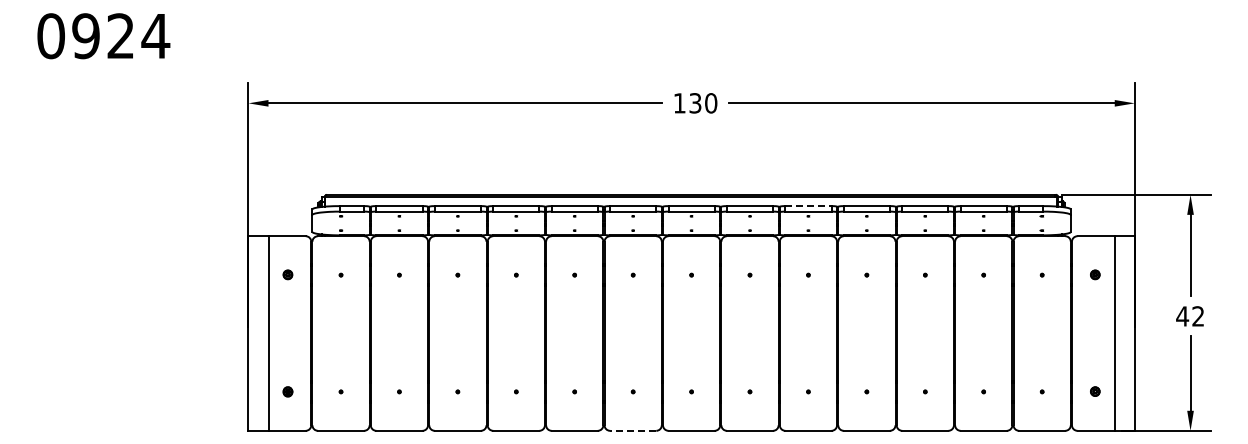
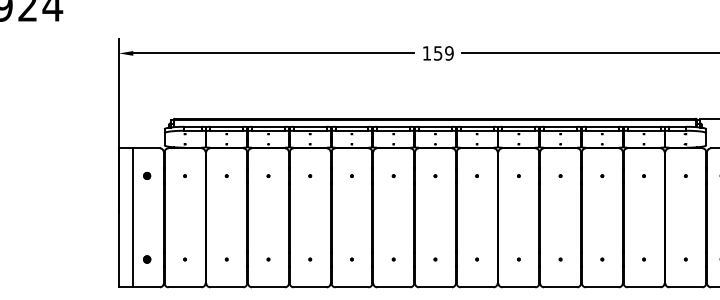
text: (703, 103) -> (443, 53), 130 -> 159
line: (808, 206) -> (518, 127), dashed -> solid
line: (632, 430) -> (393, 287), dashed -> solid

